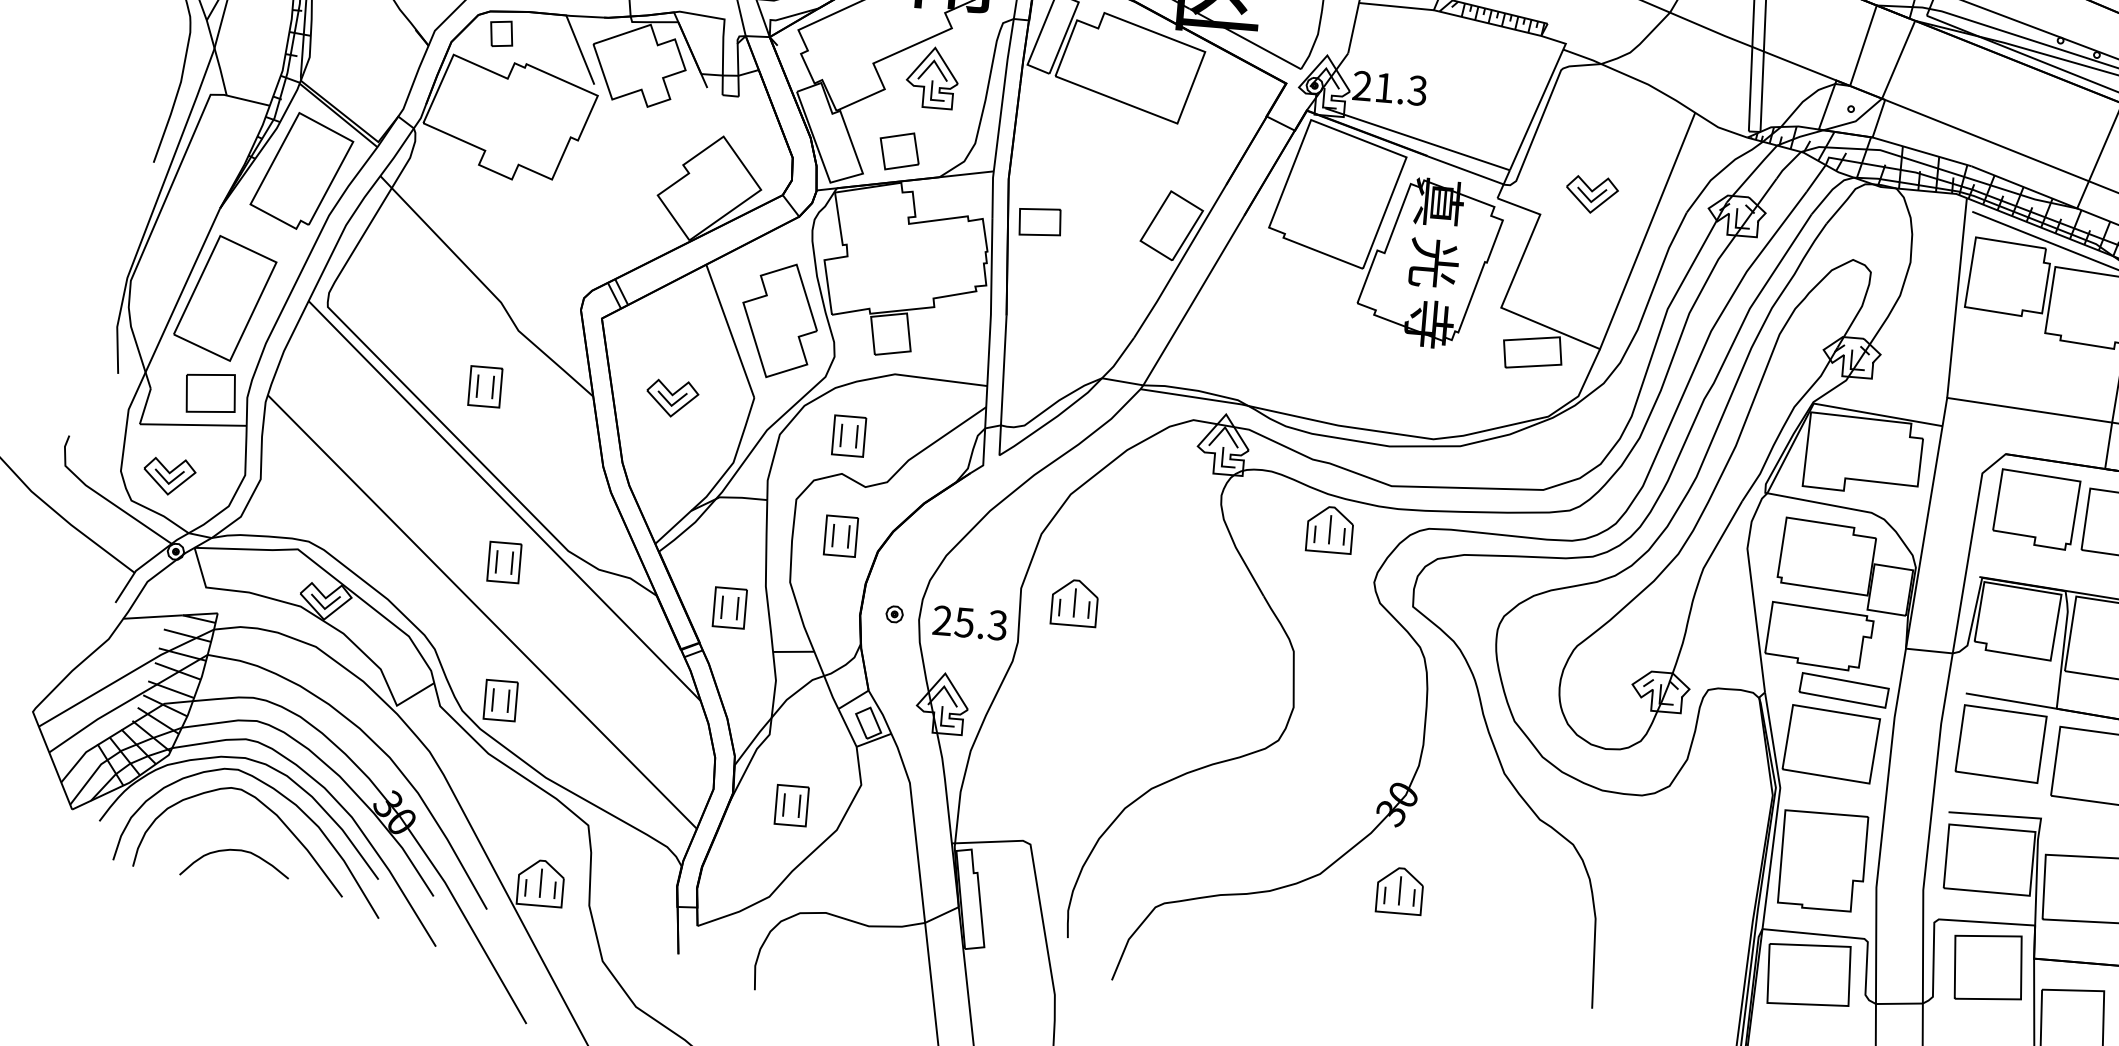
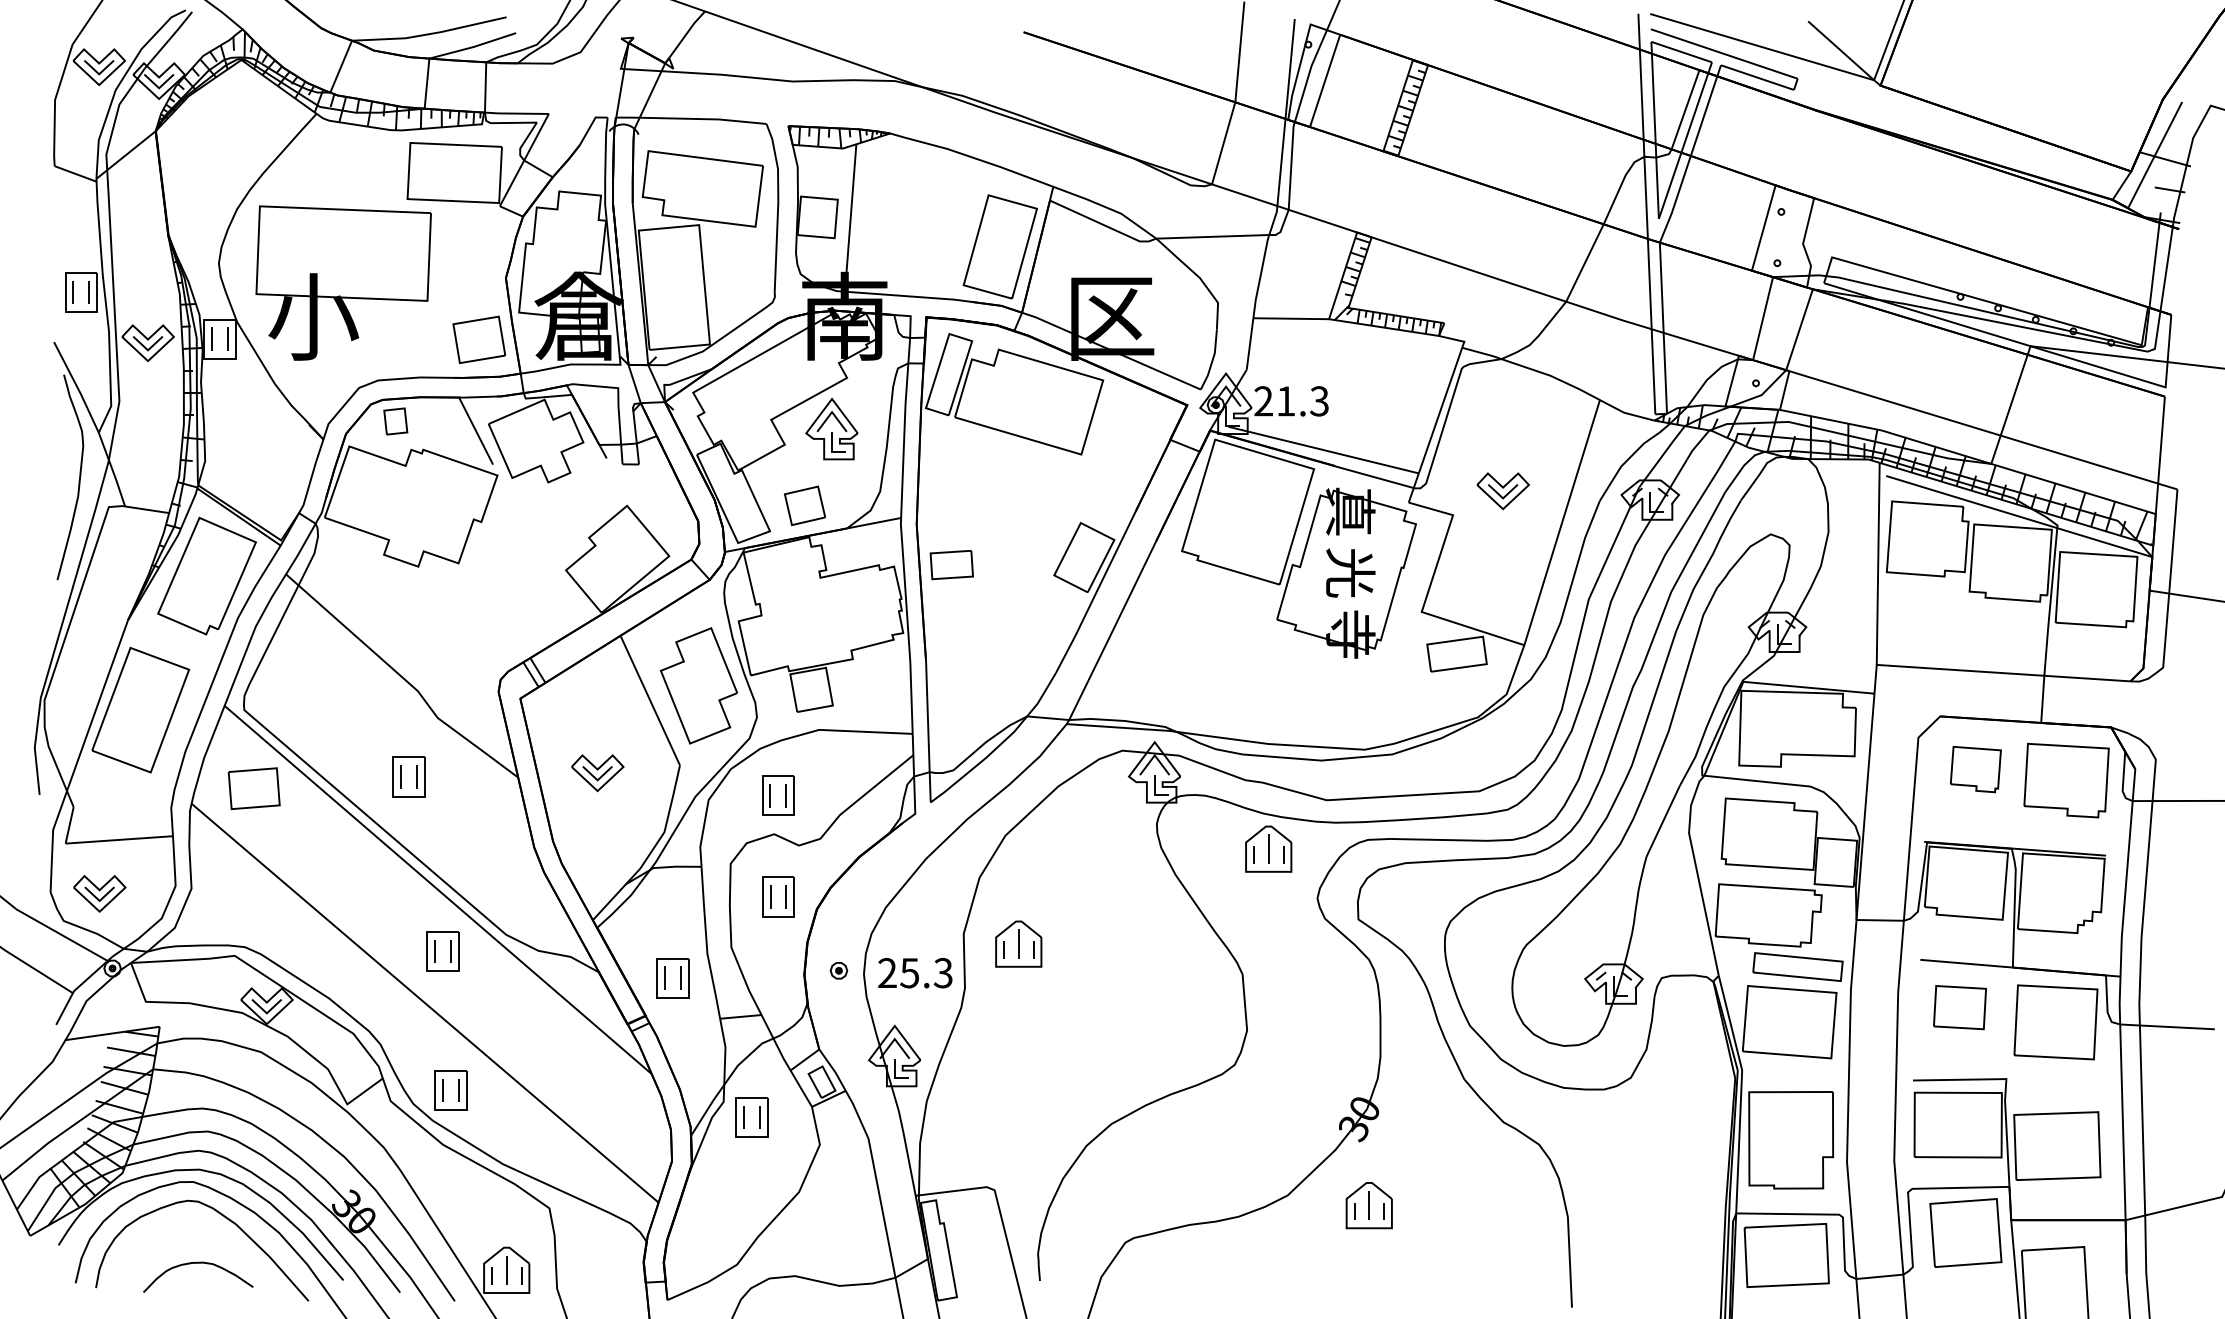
part: (210, 393) -> (253, 788), moved
part: (2036, 509) -> (1975, 769), size x0.6
part: (2000, 743) -> (1959, 1007), size x0.6
part: (791, 805) -> (751, 1117), moved

